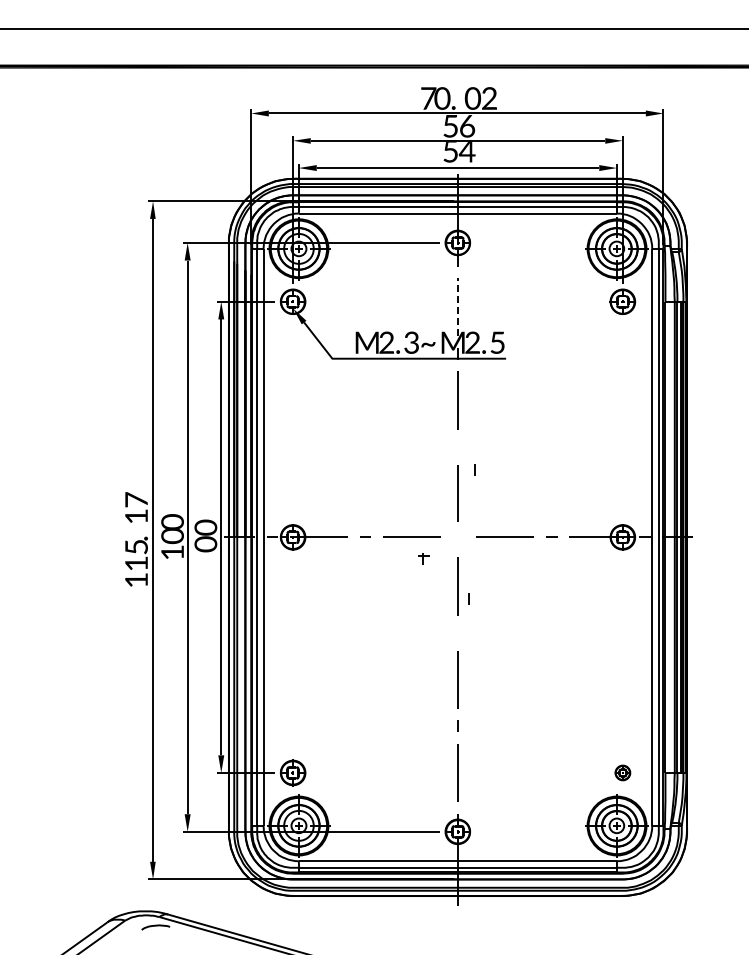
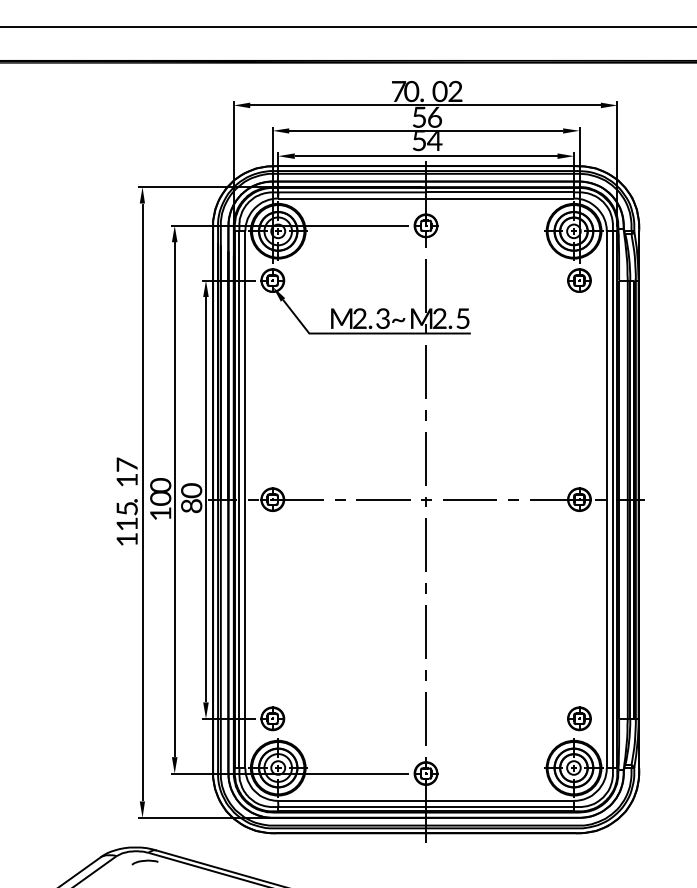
line: (457, 306) -> (425, 284), dashed -> solid
line: (474, 469) -> (425, 415), moved
text: (205, 544) -> (191, 506), 0 -> 8
part: (423, 558) -> (426, 501), moved
line: (468, 598) -> (425, 588), moved
part: (622, 772) -> (579, 718), size x1.67

